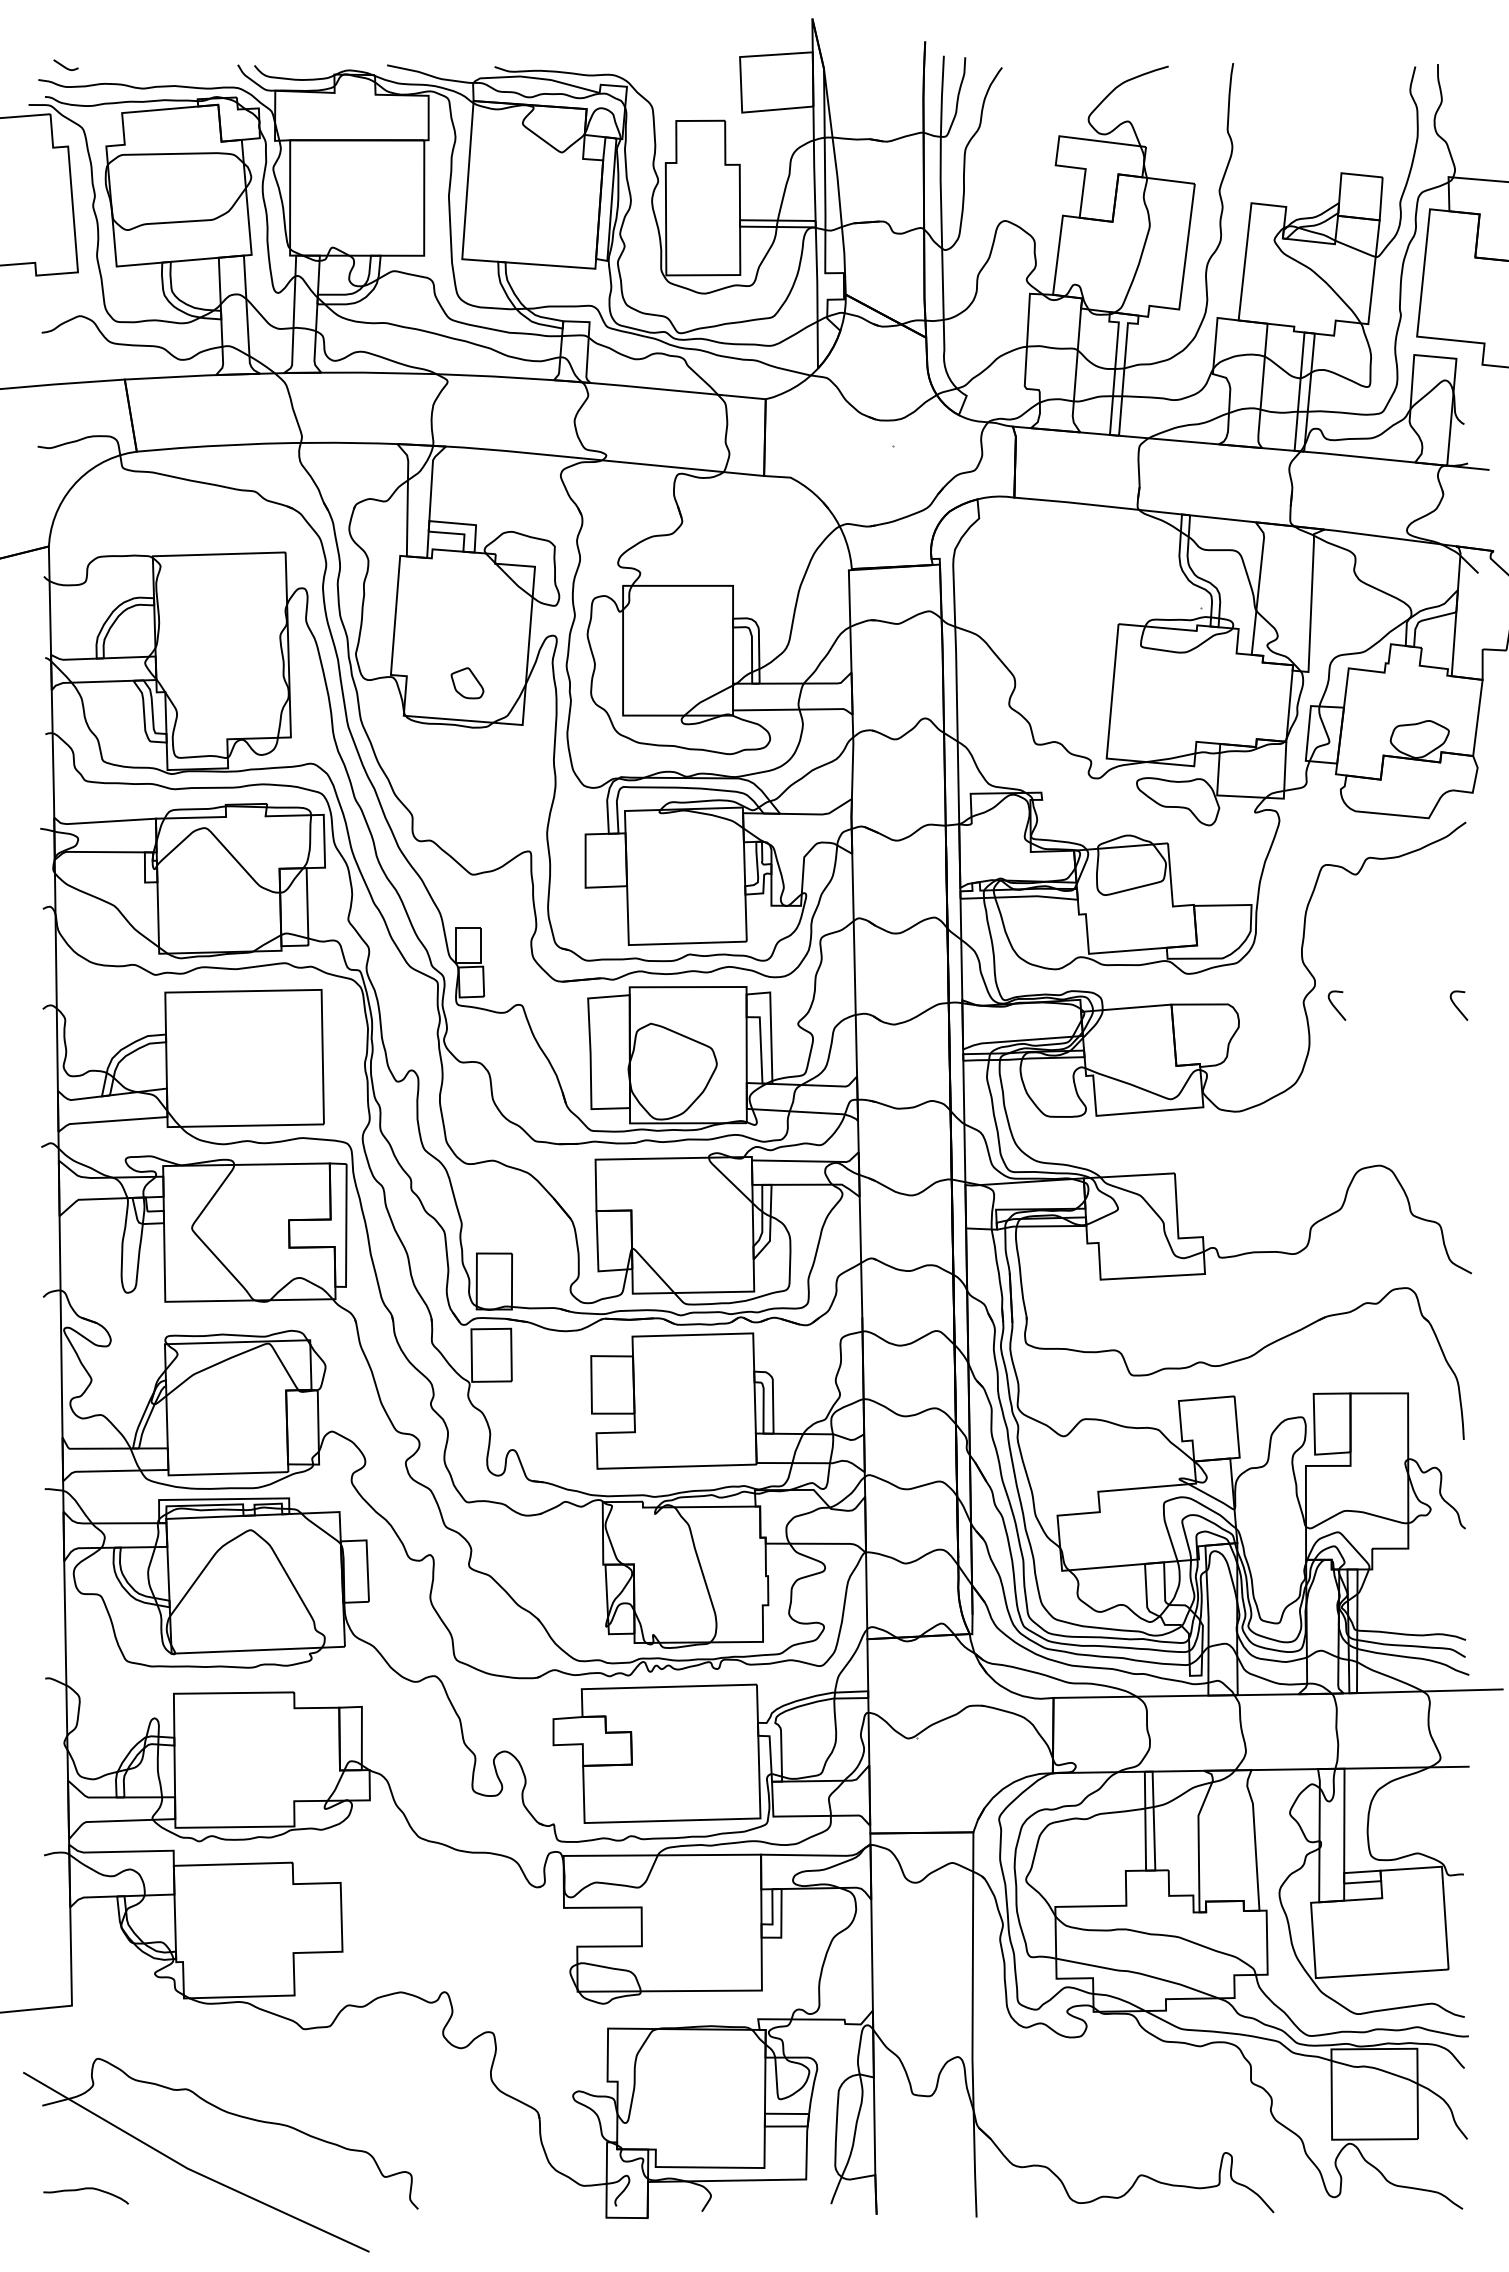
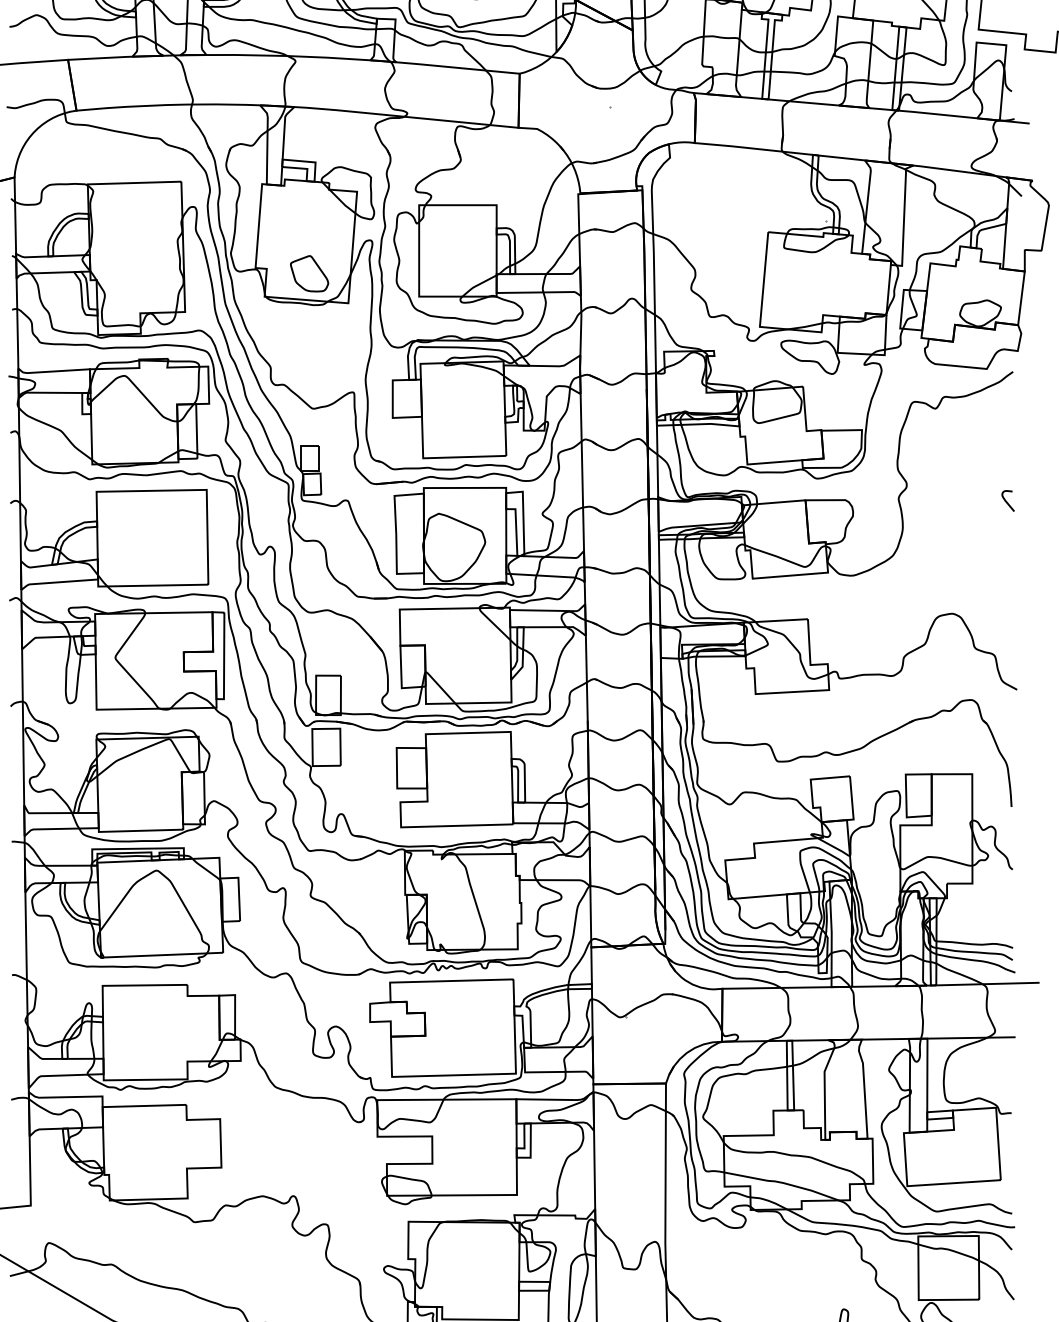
part: (467, 683) -> (309, 274), size x1.67
curve: (1335, 1006) -> (921, 501), removed

